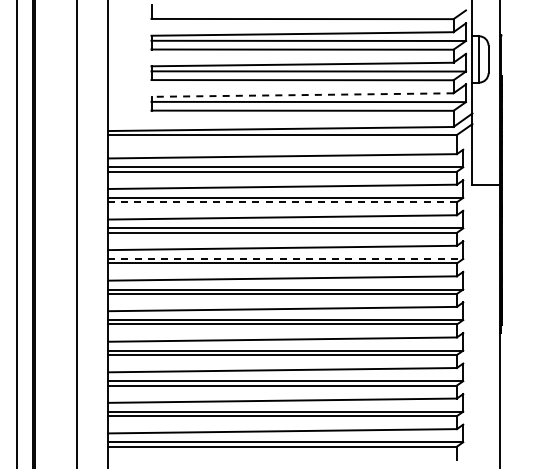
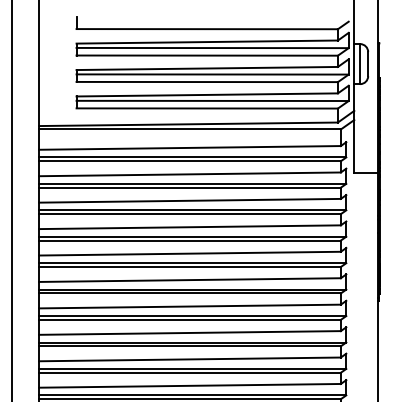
line: (302, 95) -> (207, 95), dashed -> solid
line: (282, 202) -> (189, 187), dashed -> solid
line: (286, 258) -> (193, 236), dashed -> solid

